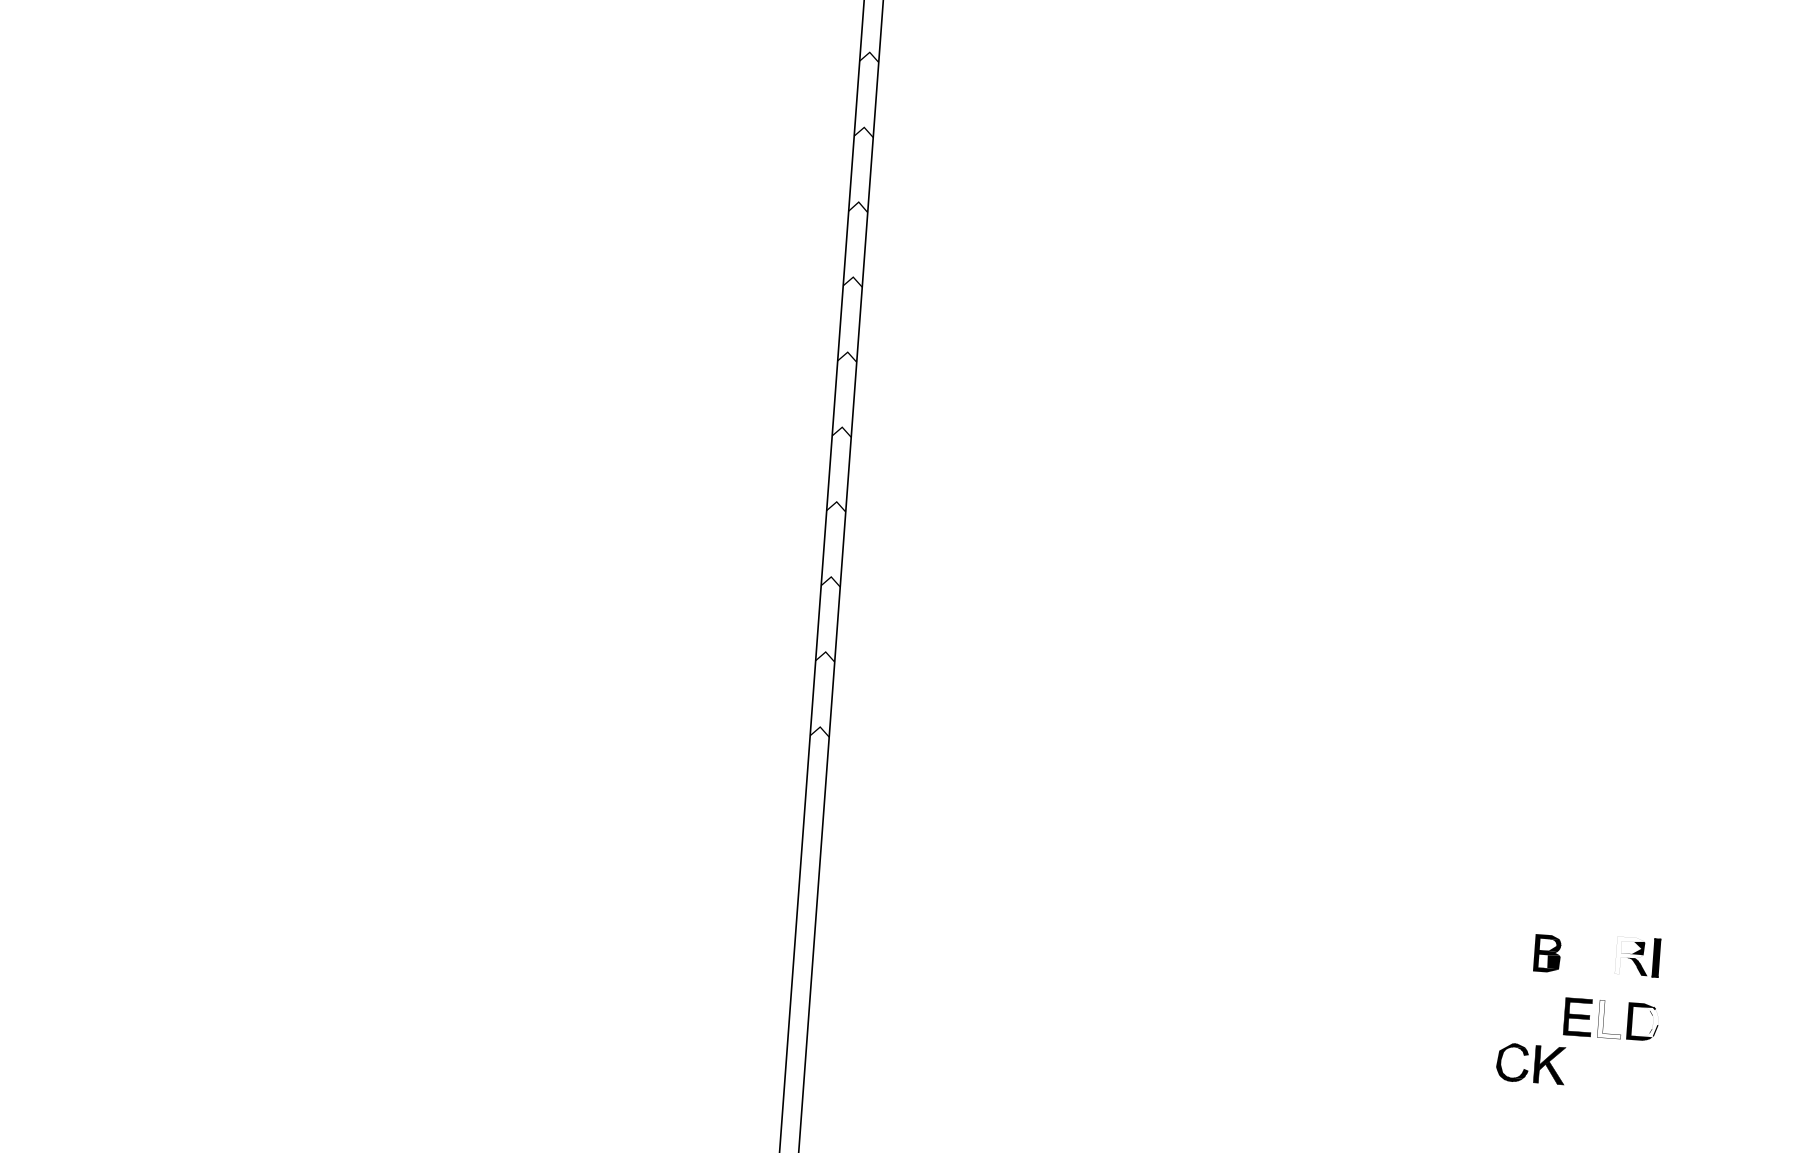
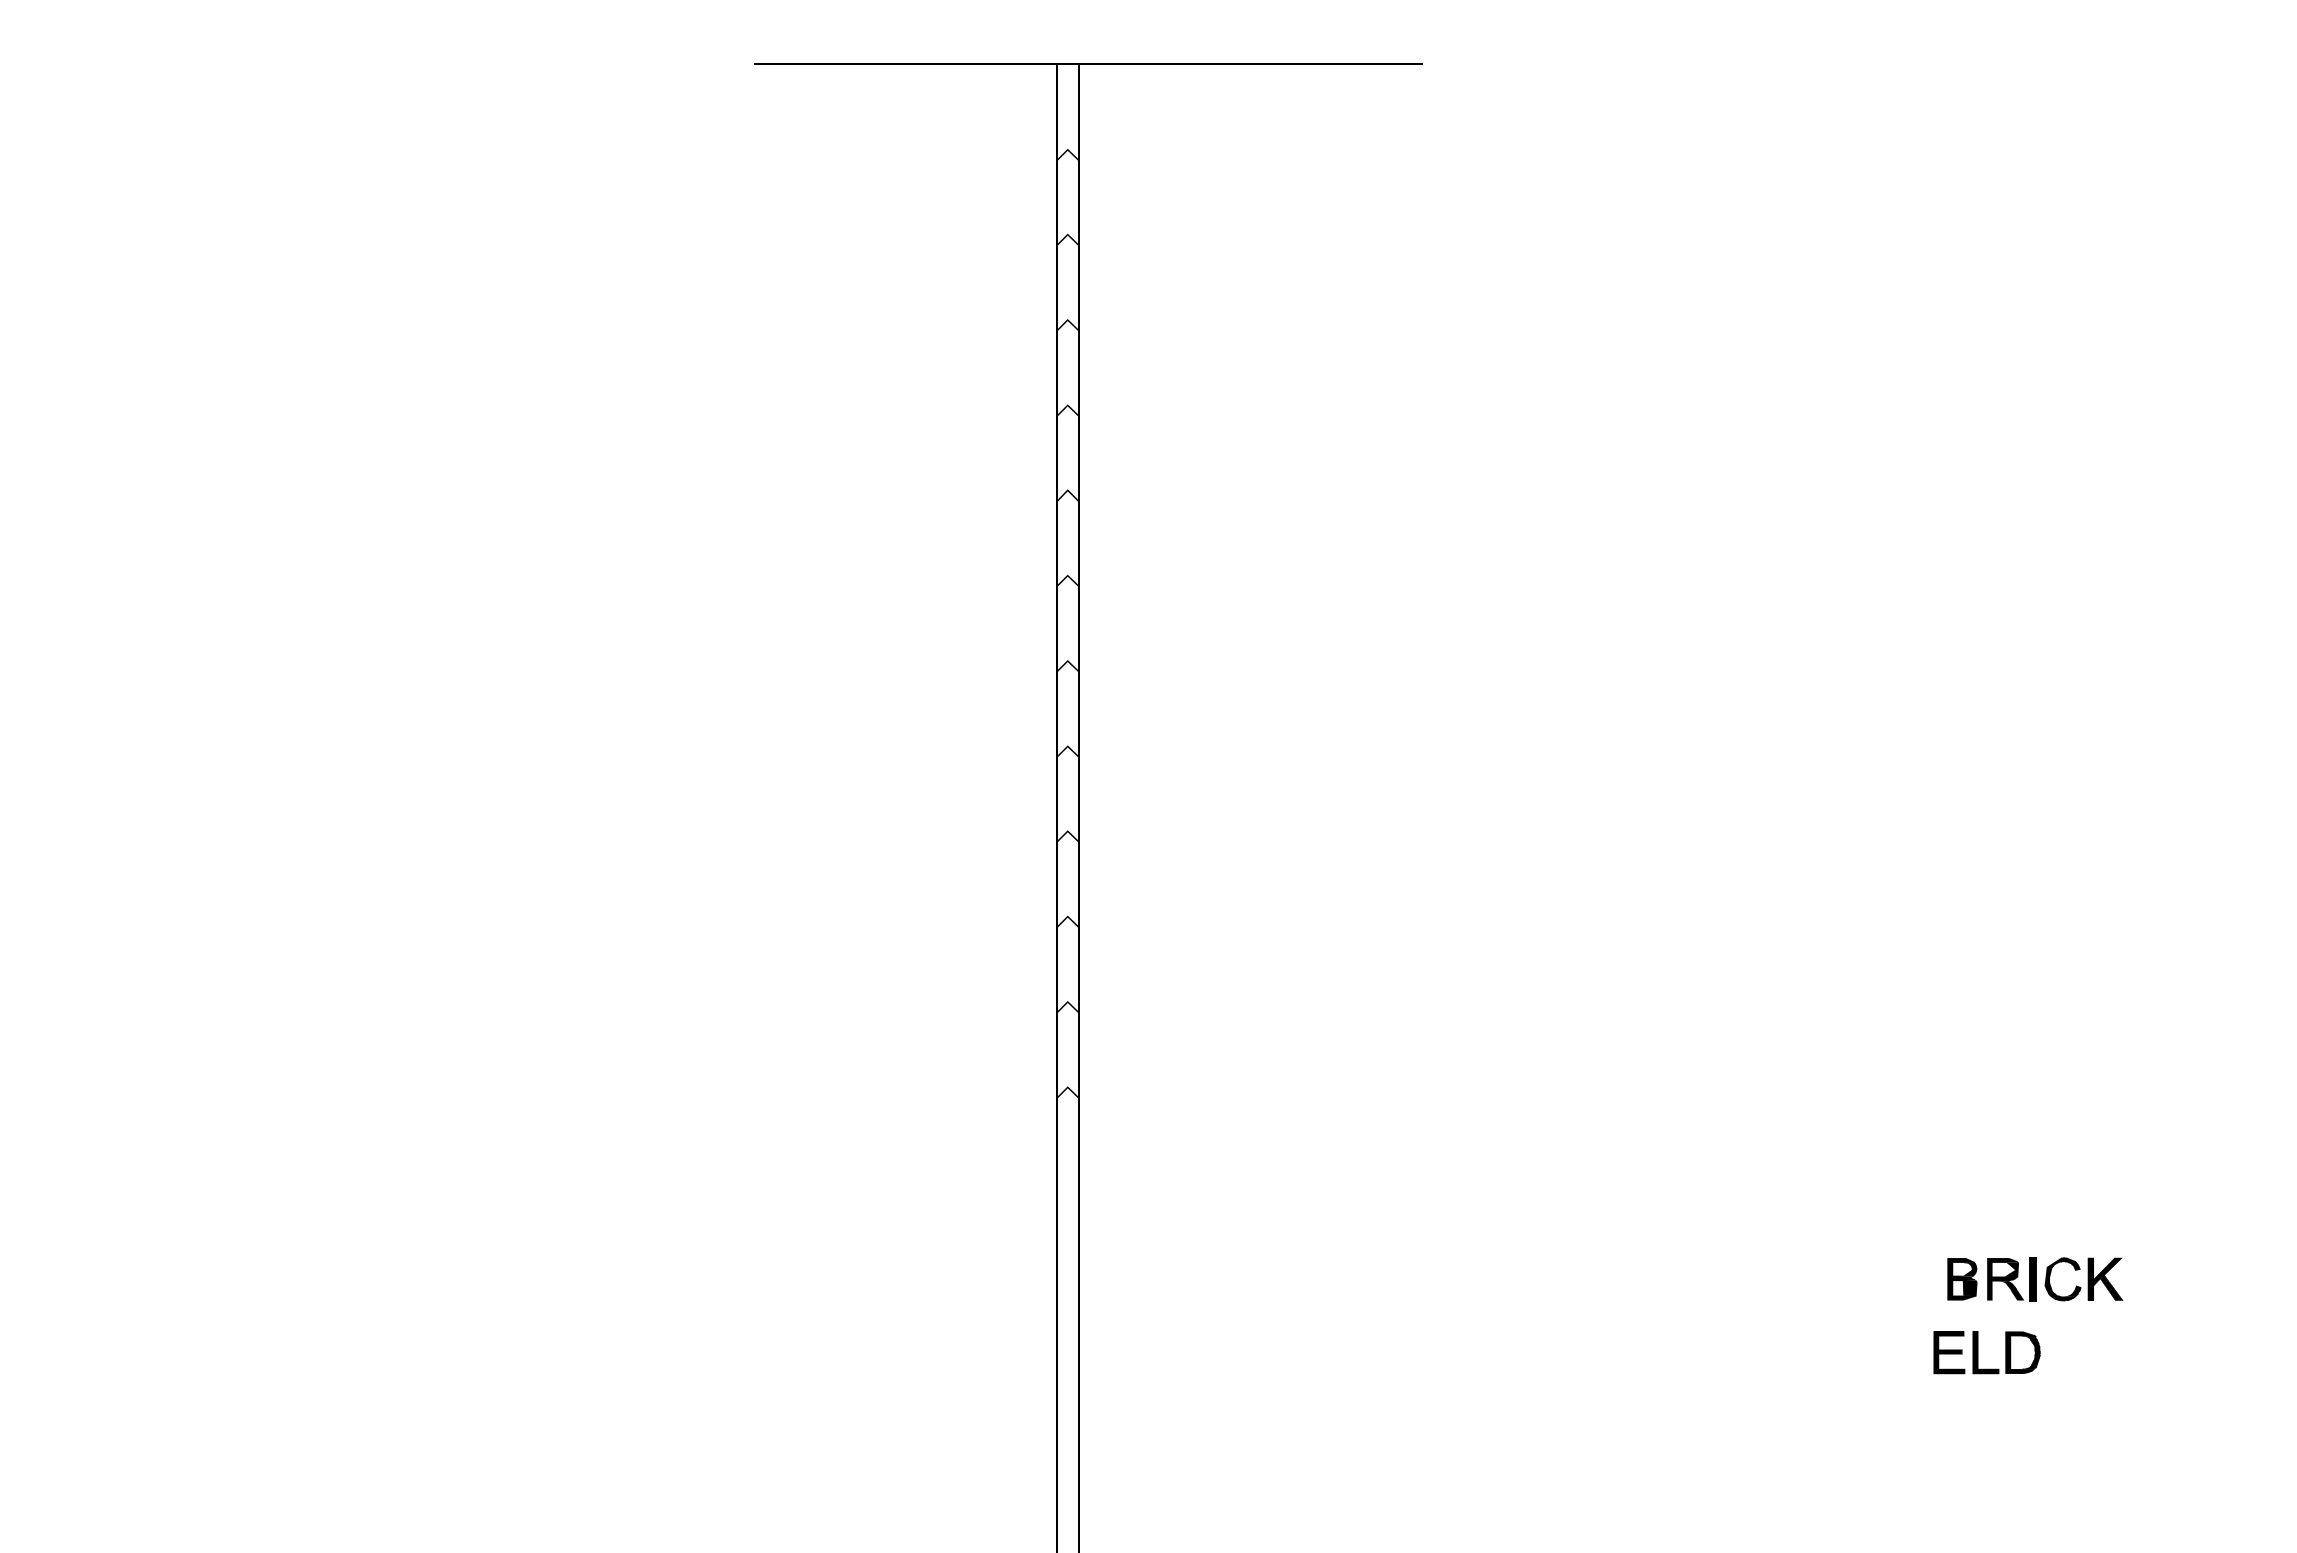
part: (1547, 953) -> (1962, 1279), moved
fill: (1629, 956) -> (2002, 1279), added
fill: (1609, 1019) -> (1985, 1352), added
fill: (1645, 1022) -> (2025, 1352), added
part: (1530, 1063) -> (2083, 1279), moved

